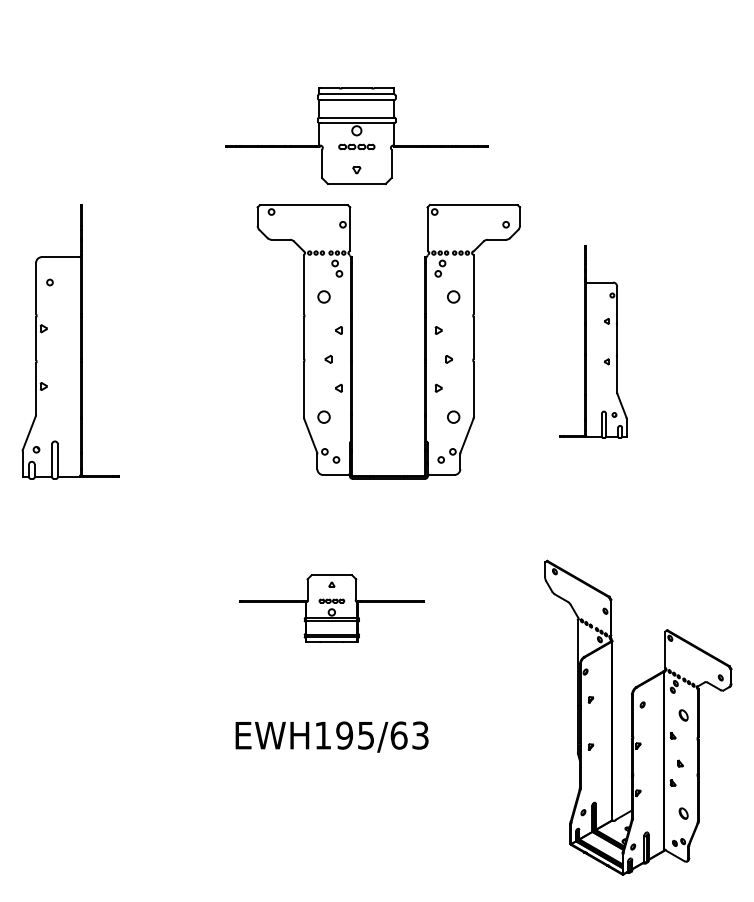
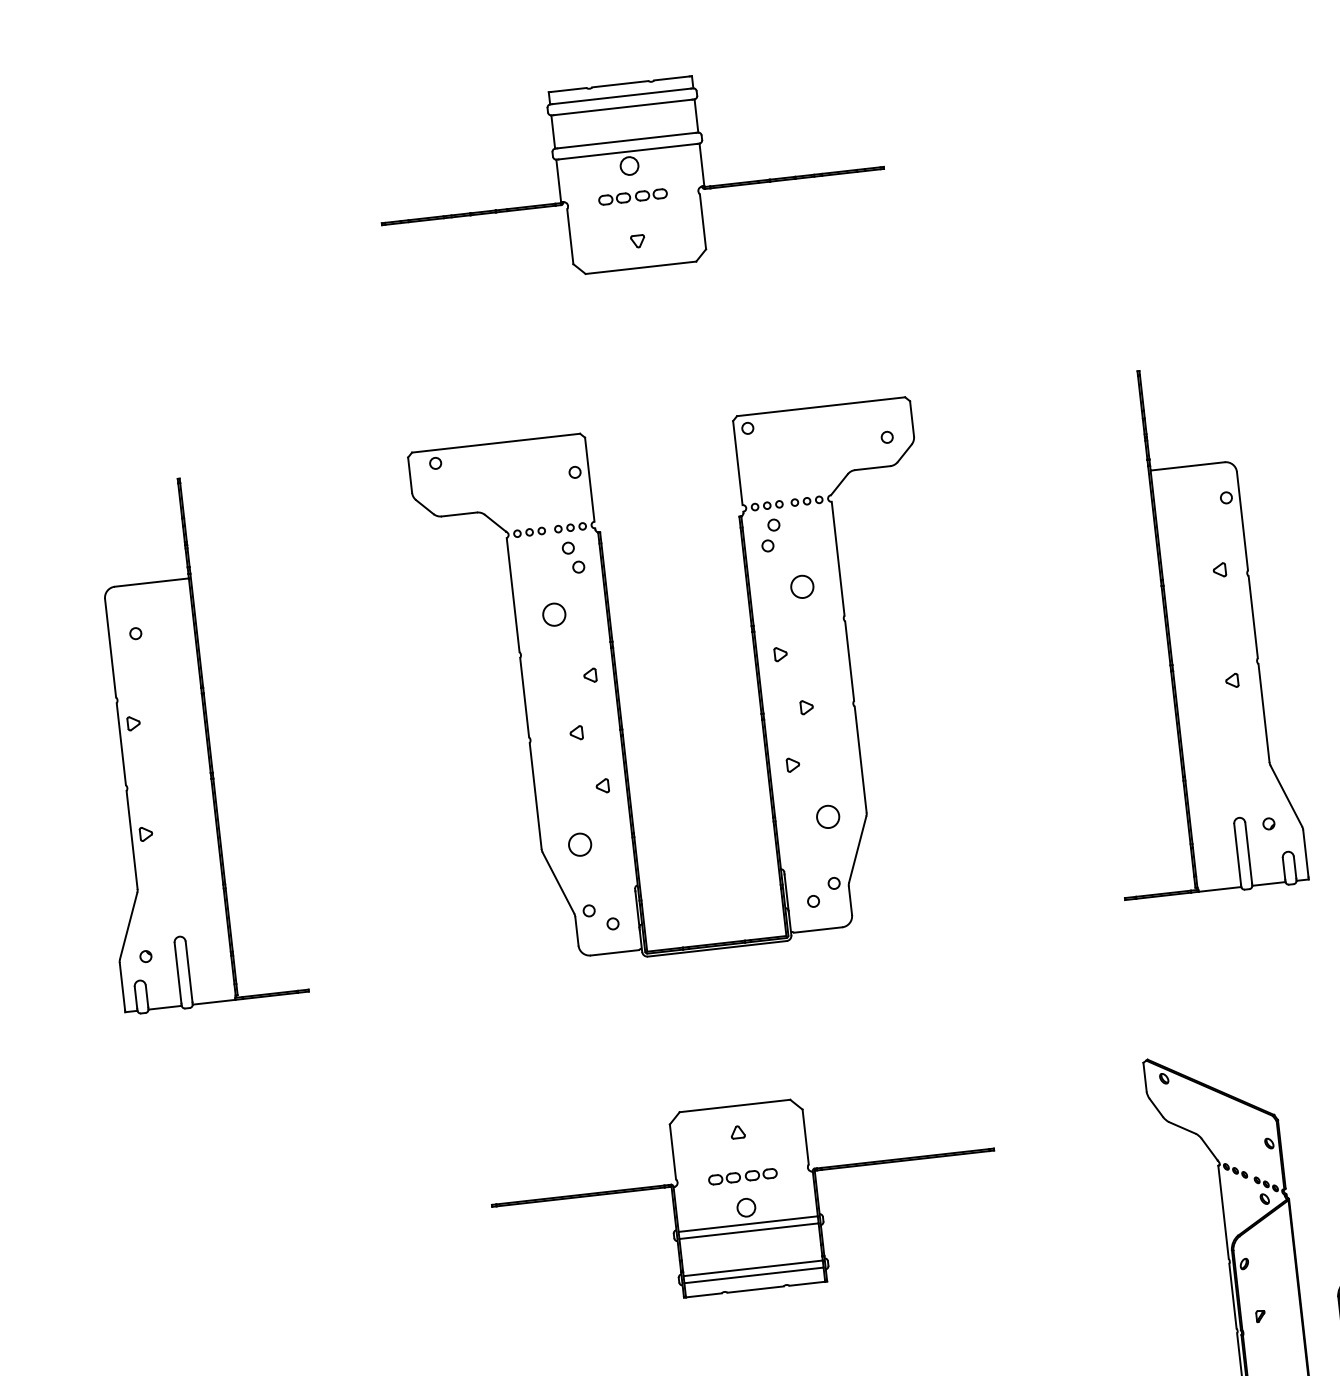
part: (356, 135) -> (629, 175), moved
part: (352, 341) -> (618, 693), moved
part: (592, 341) -> (1186, 630), size x1.43
part: (331, 608) -> (744, 1197), size x1.43

